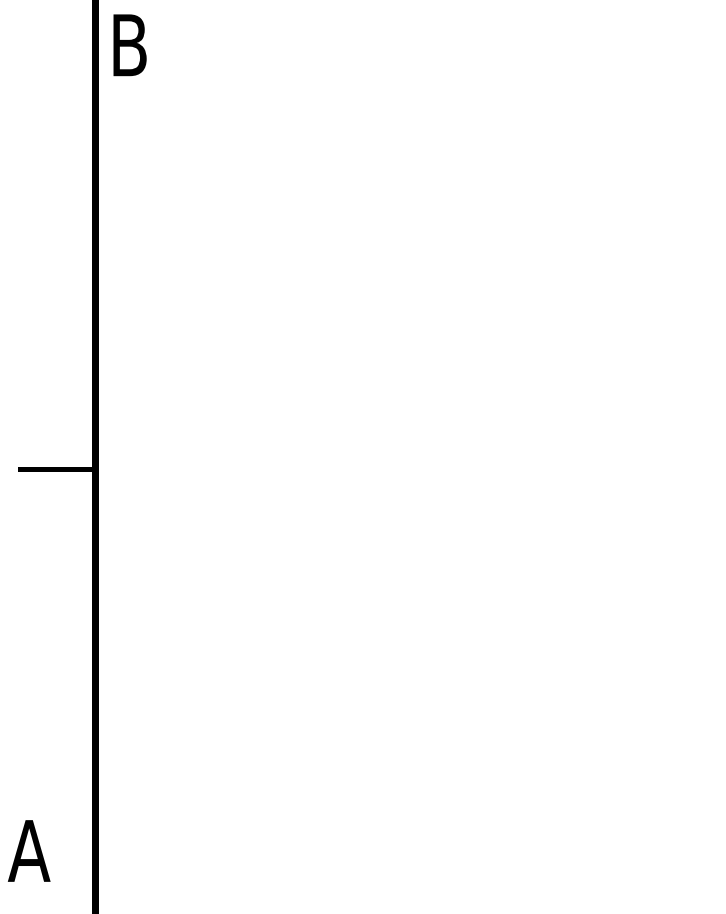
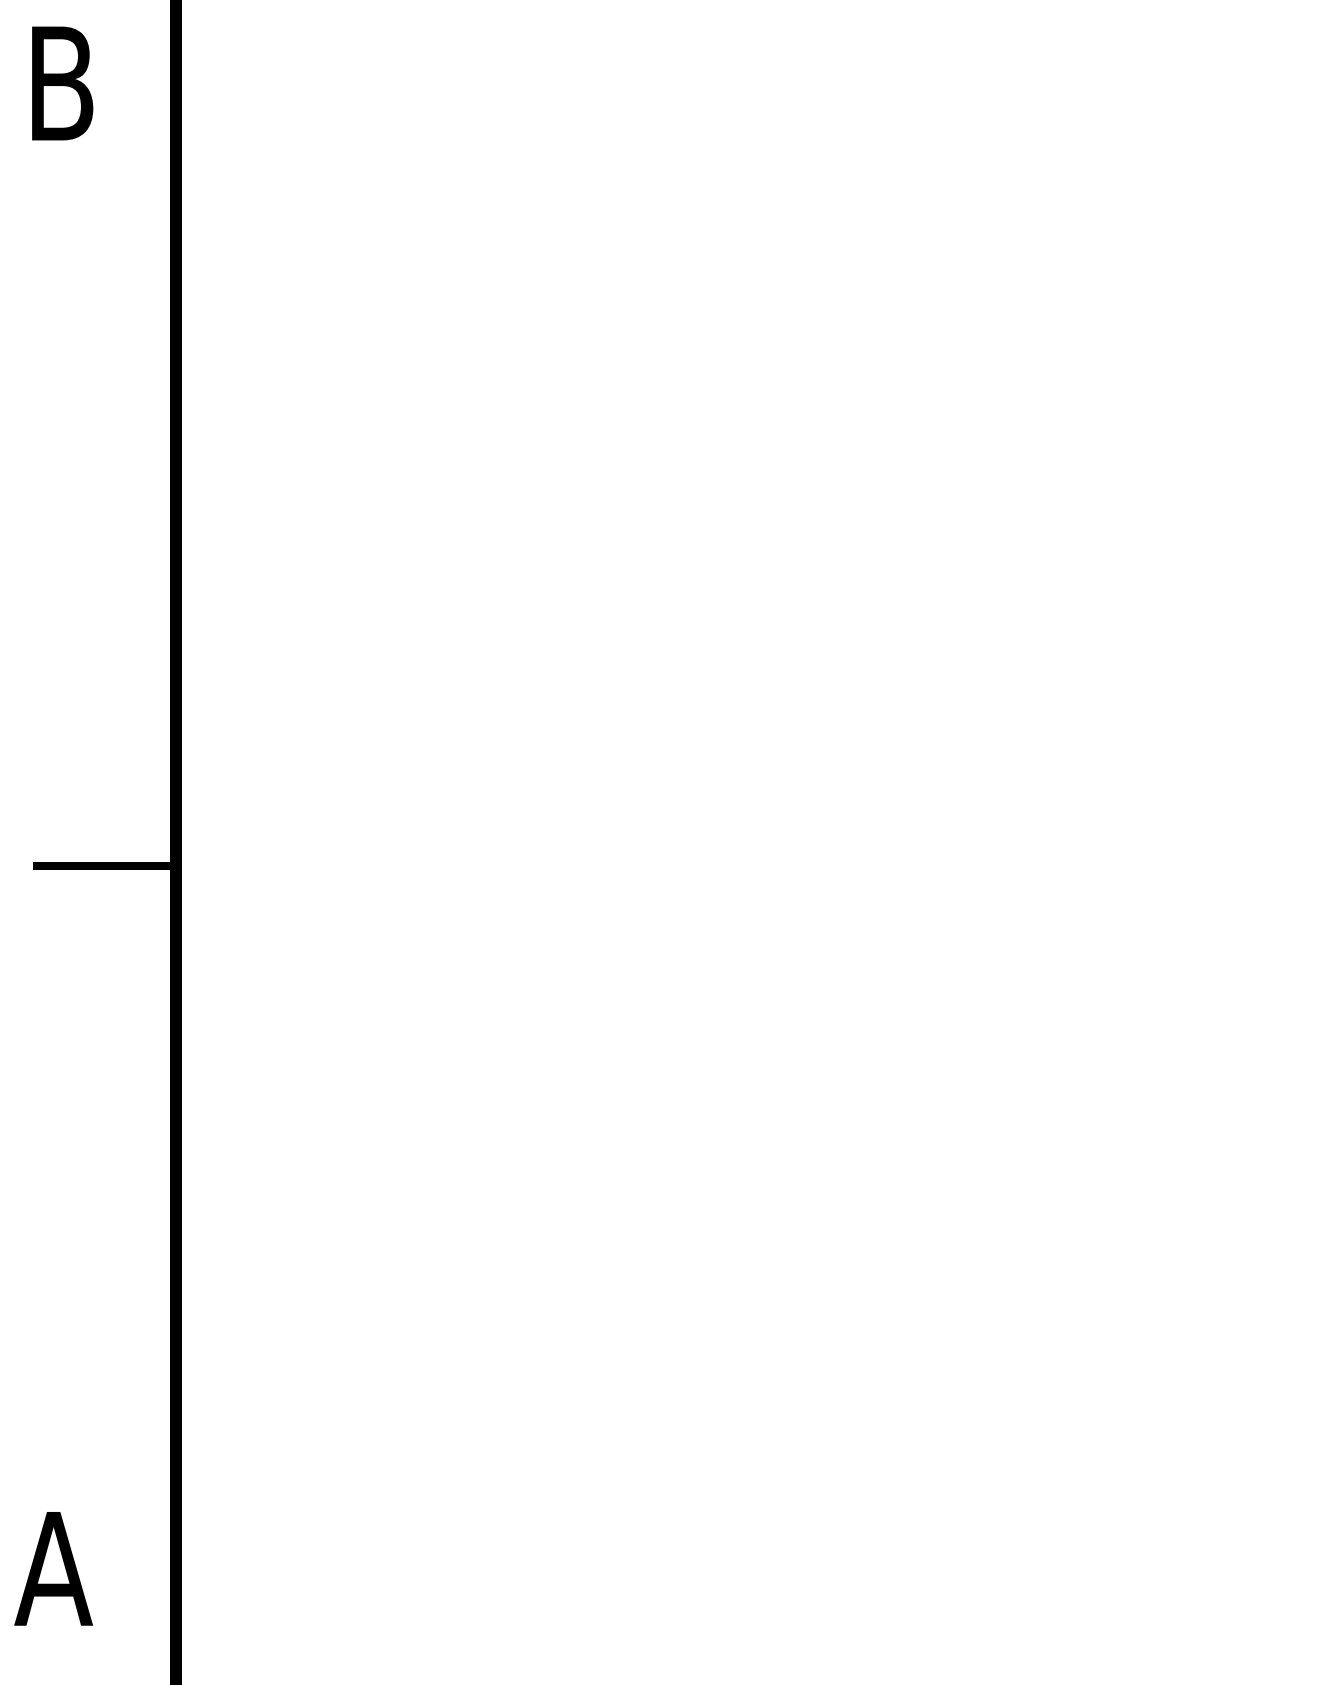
text: (129, 45) -> (61, 83), moved

